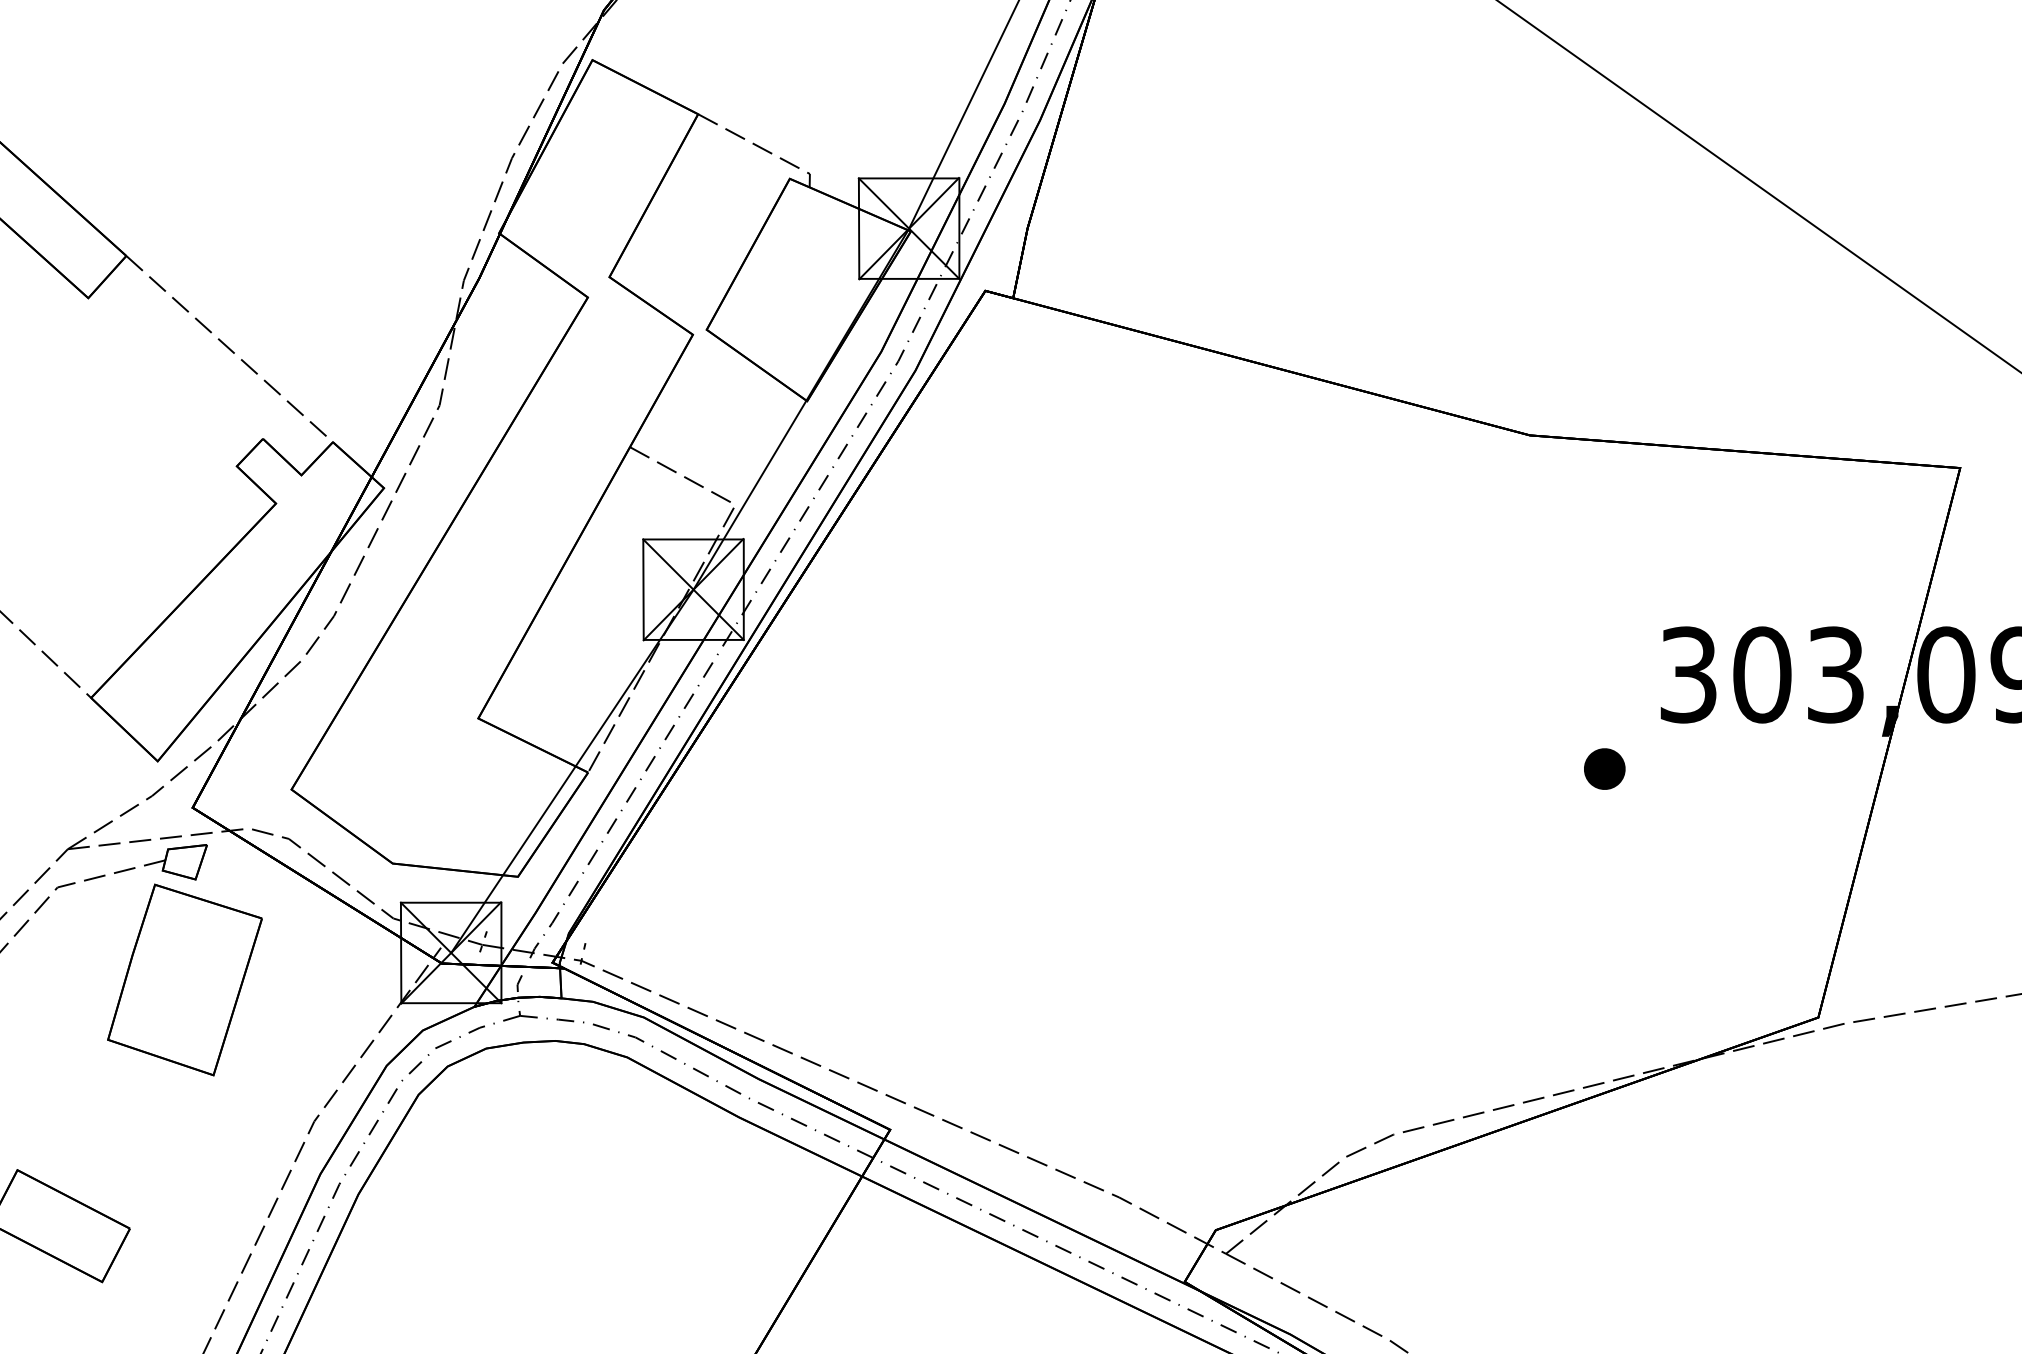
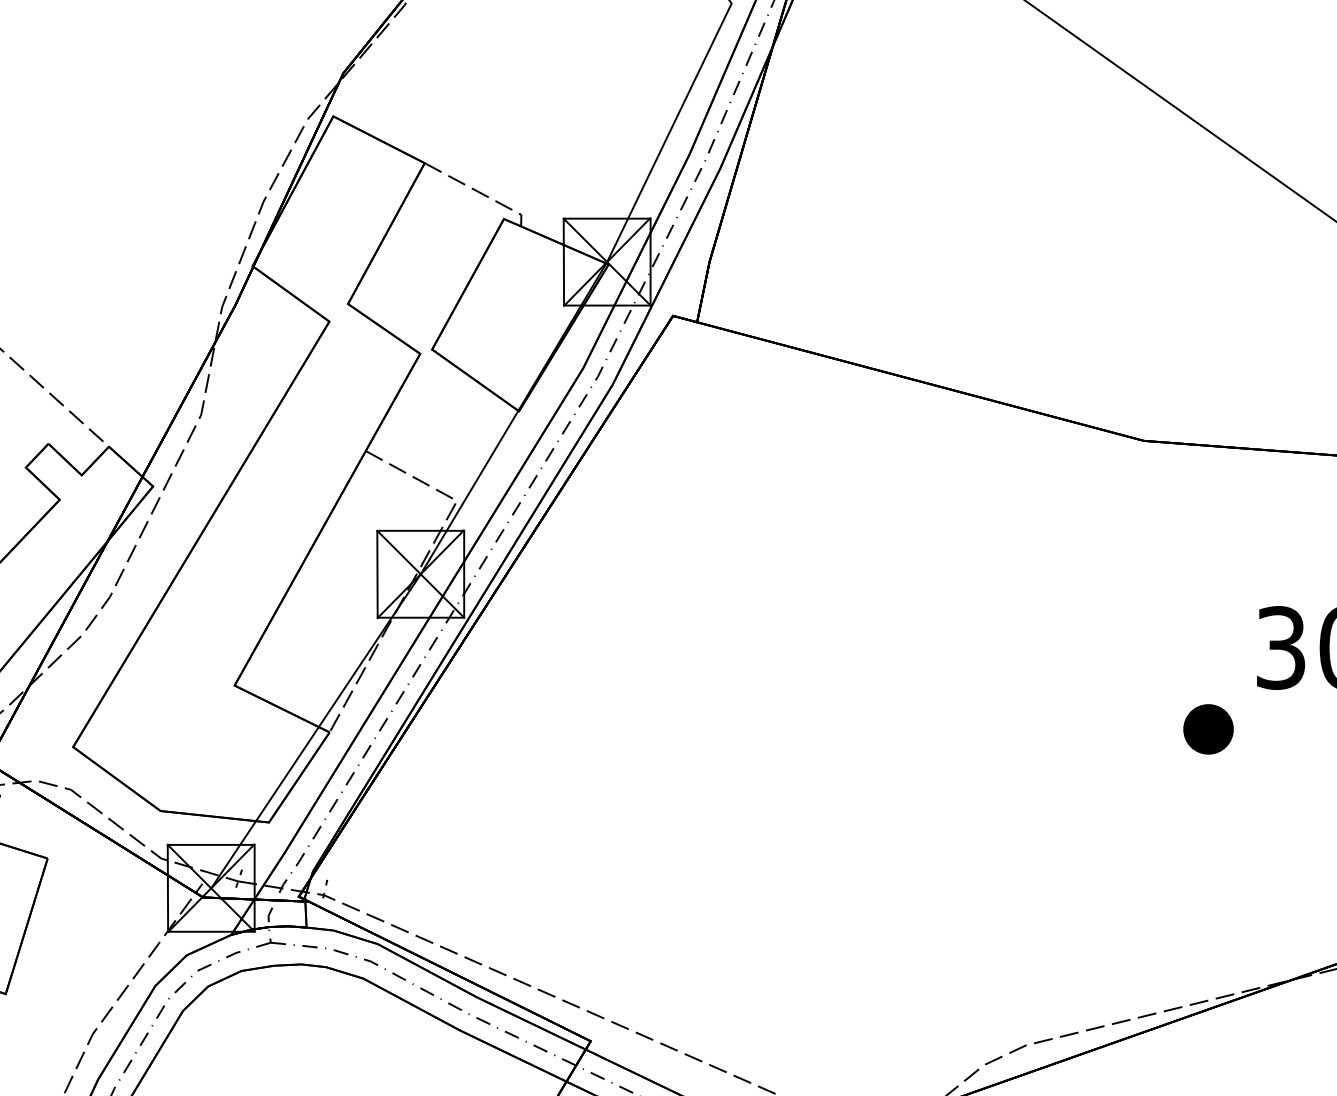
part: (1604, 768) -> (1208, 728), size x1.4

